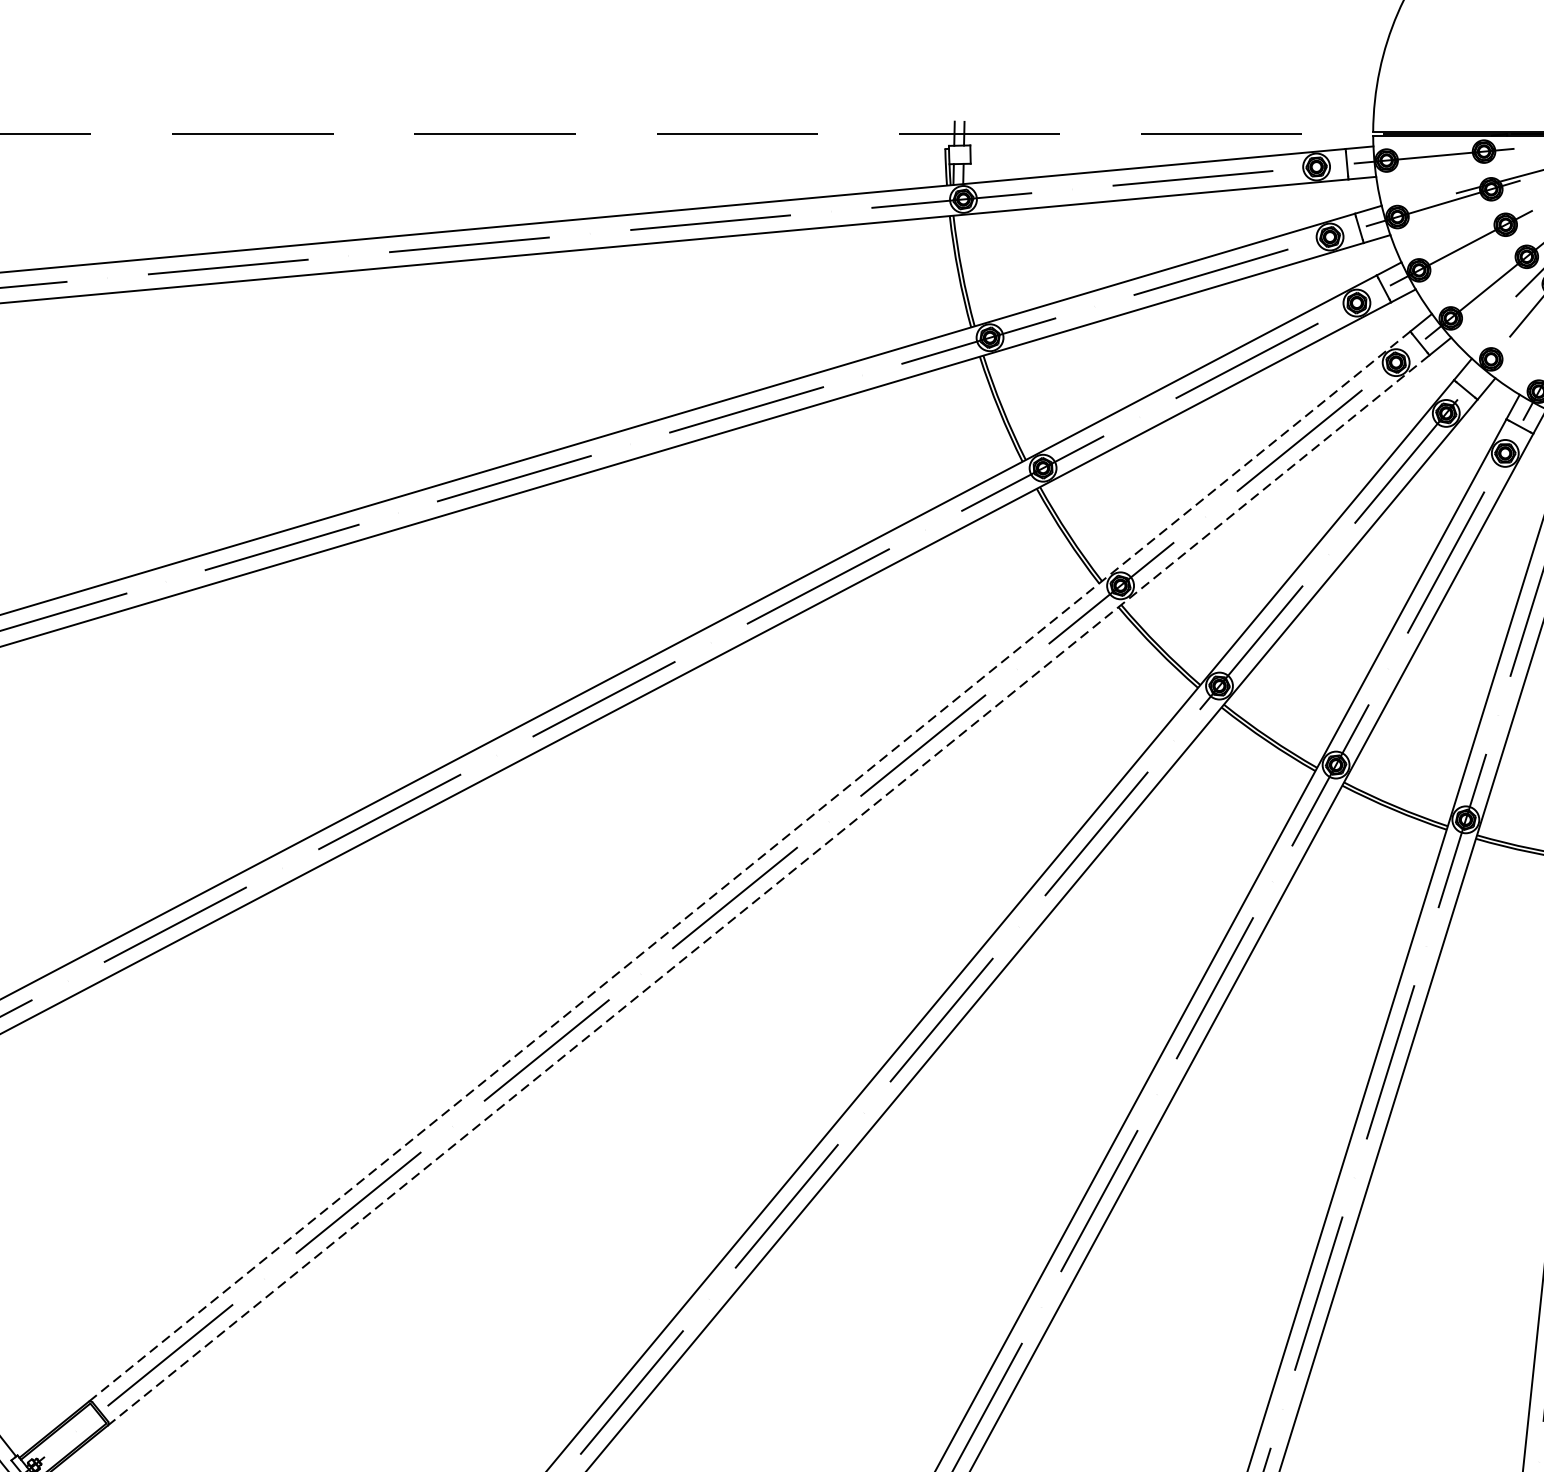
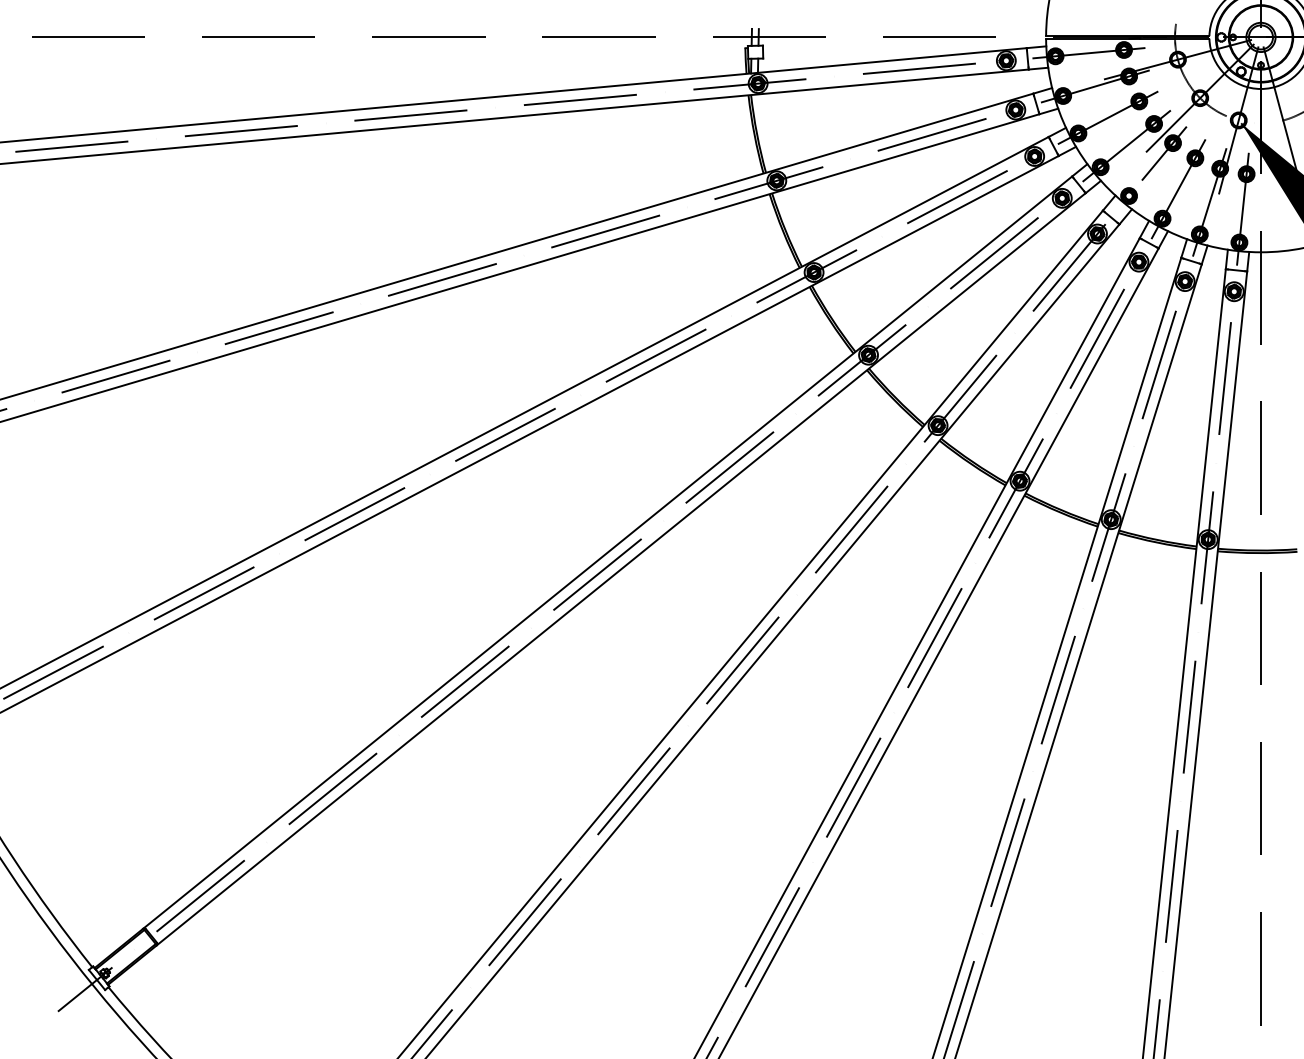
line: (749, 866) -> (607, 552), dashed -> solid
line: (769, 890) -> (621, 569), dashed -> solid

